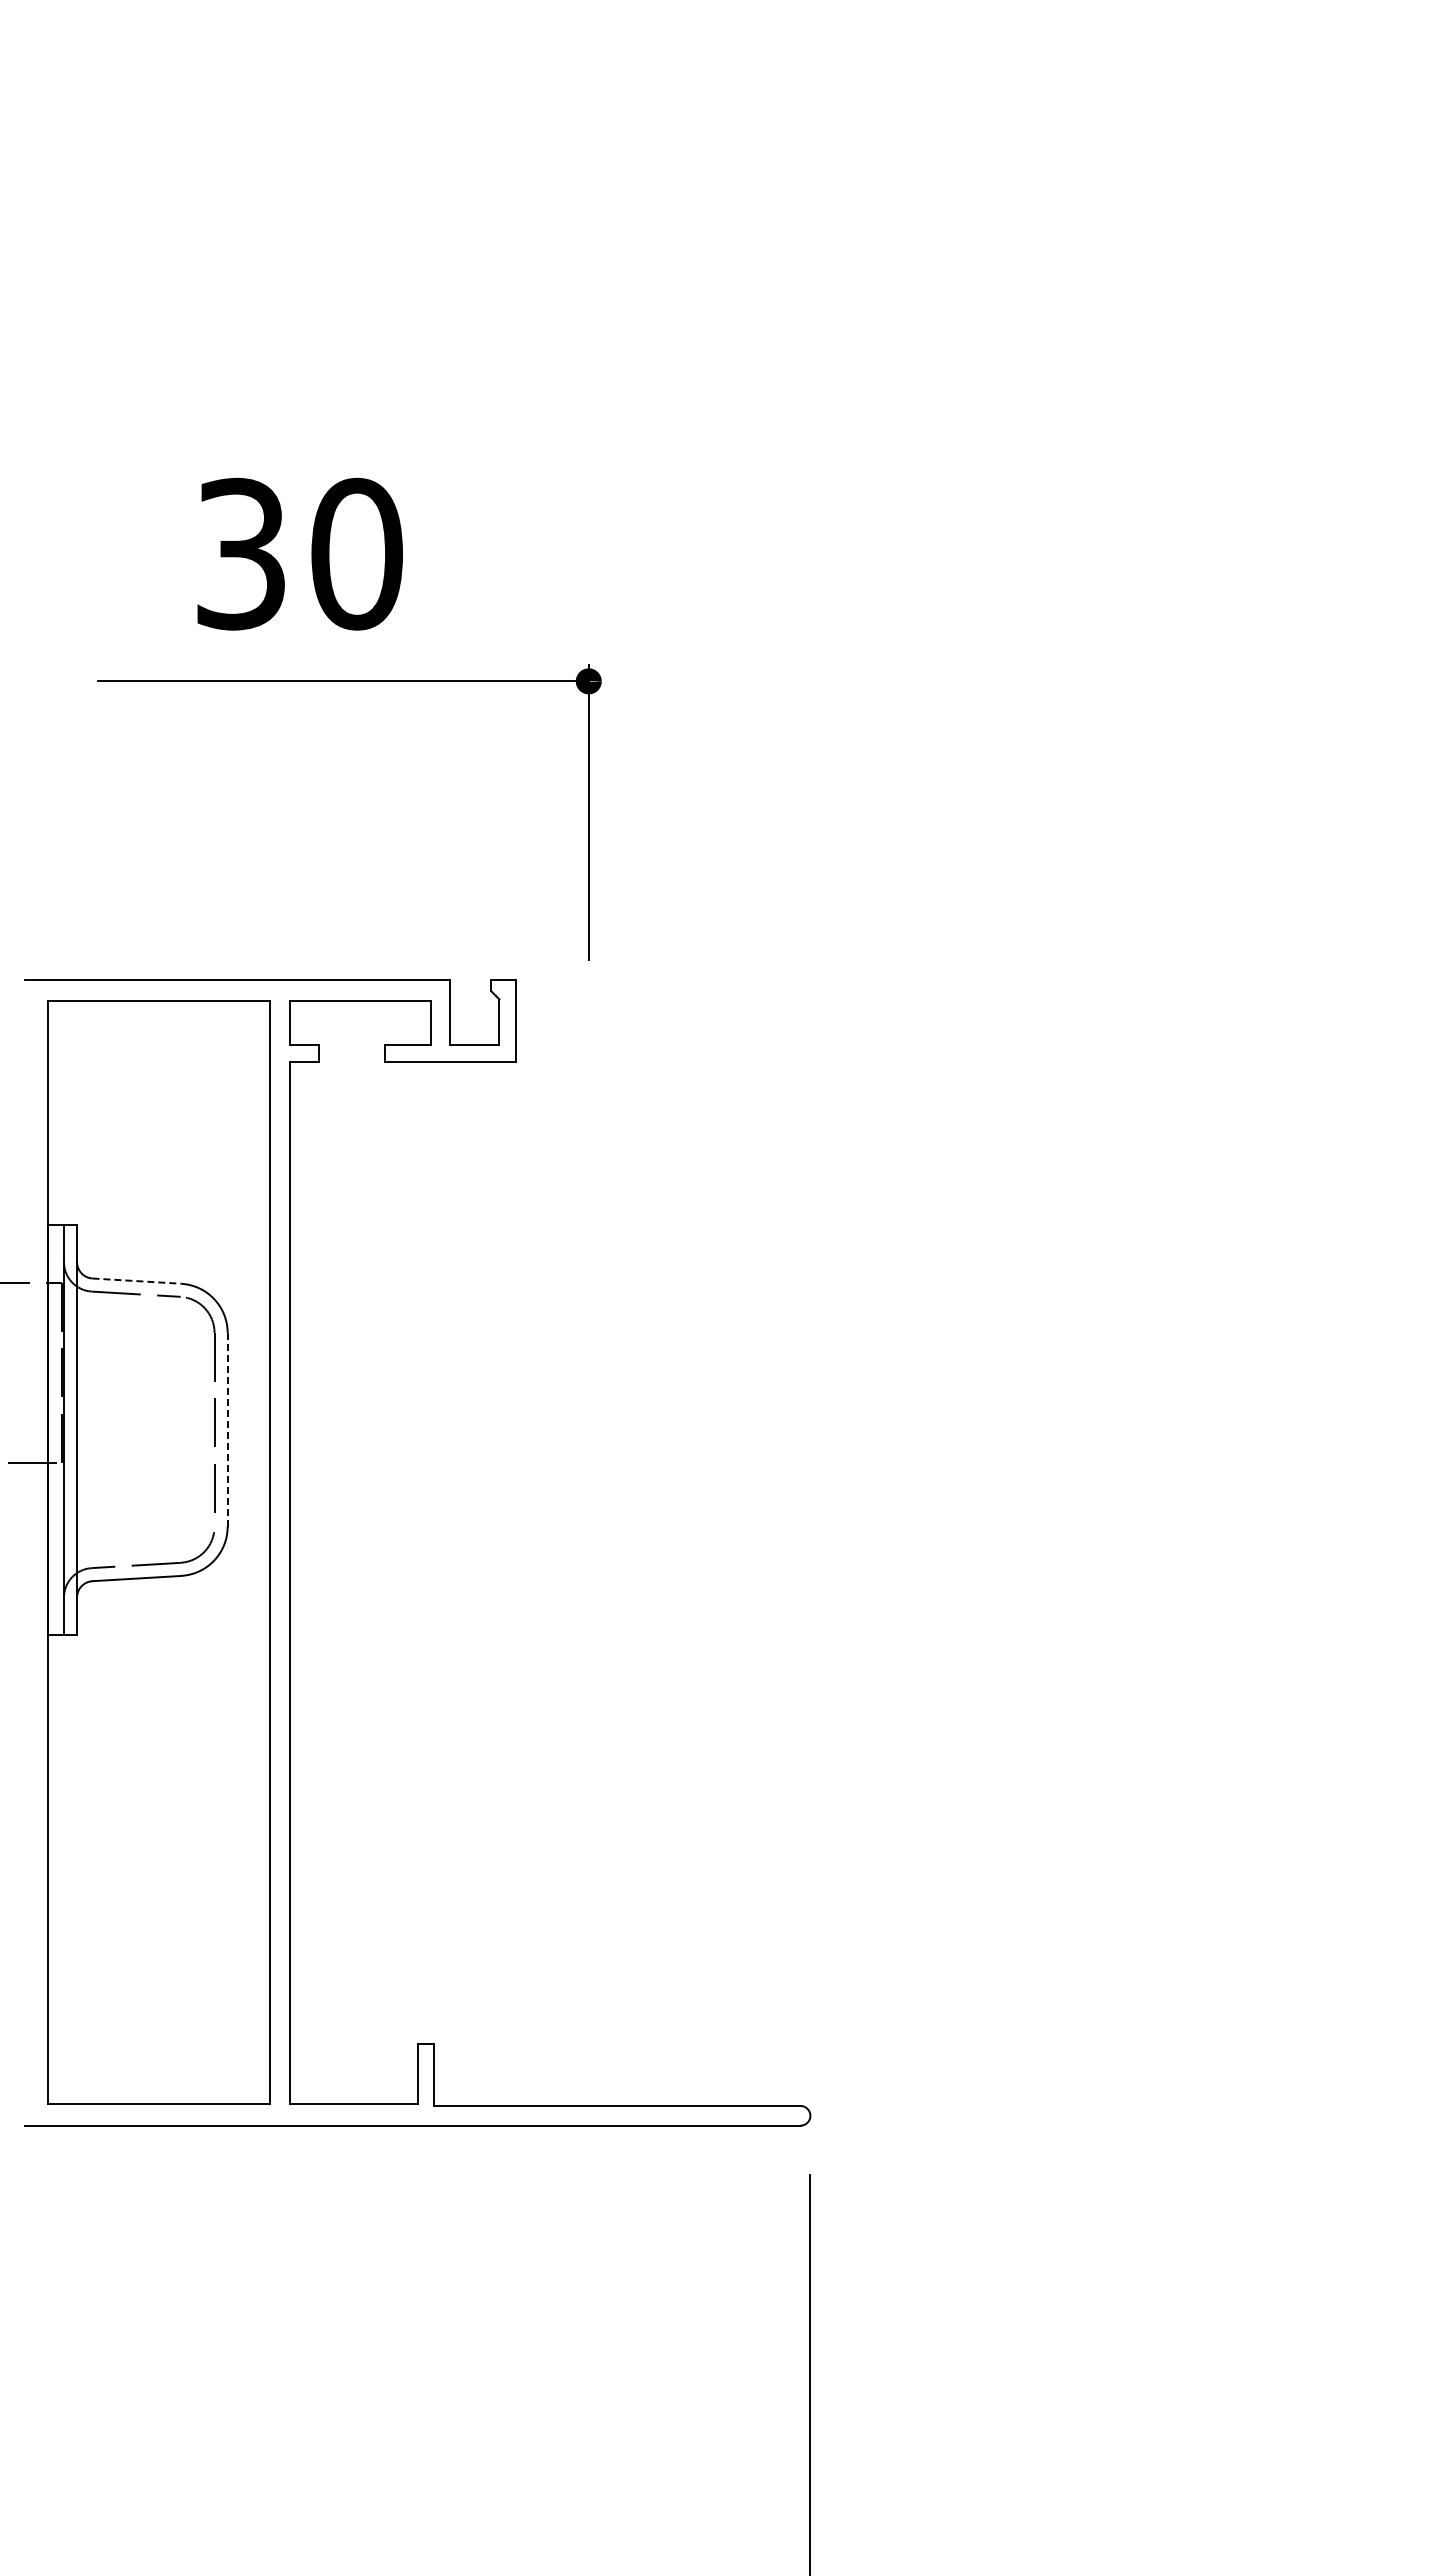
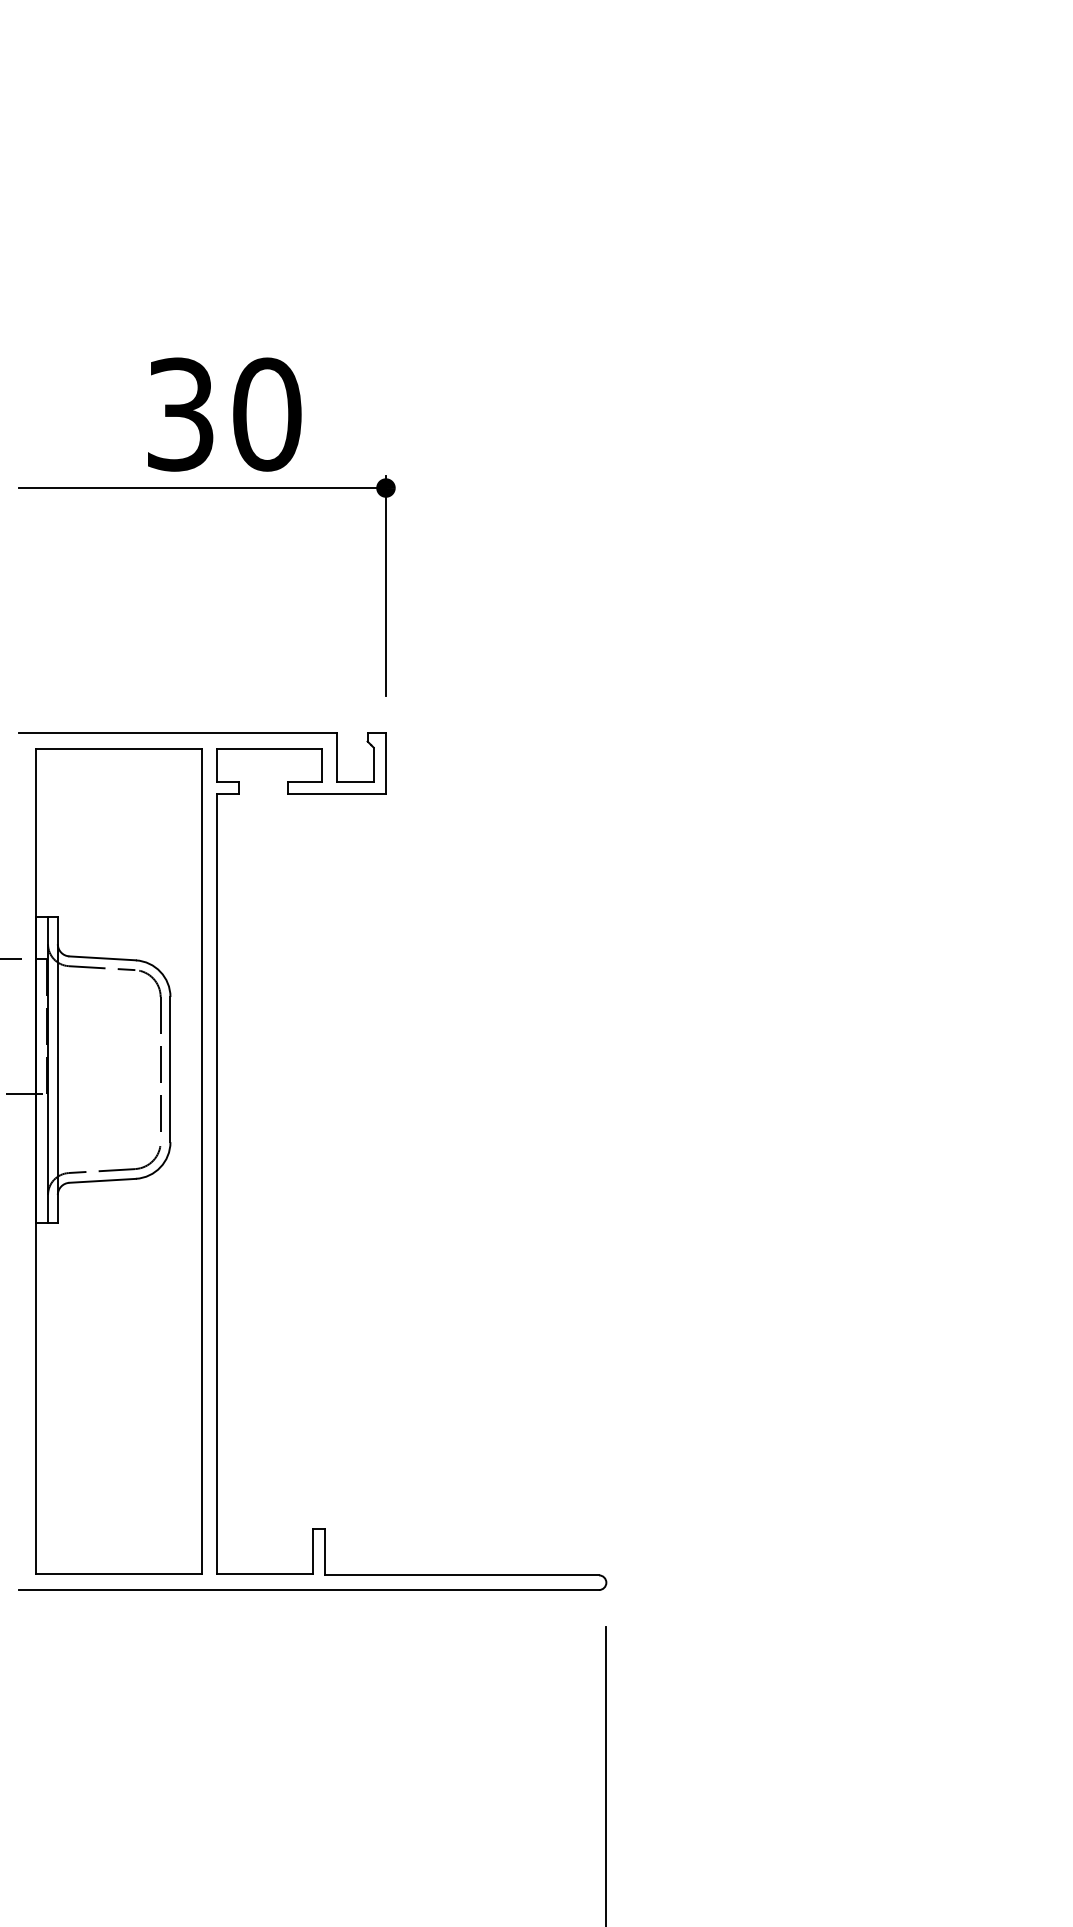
part: (349, 681) -> (207, 488), moved
line: (136, 1281) -> (102, 958), dashed -> solid
line: (227, 1429) -> (170, 1069), dashed -> solid

